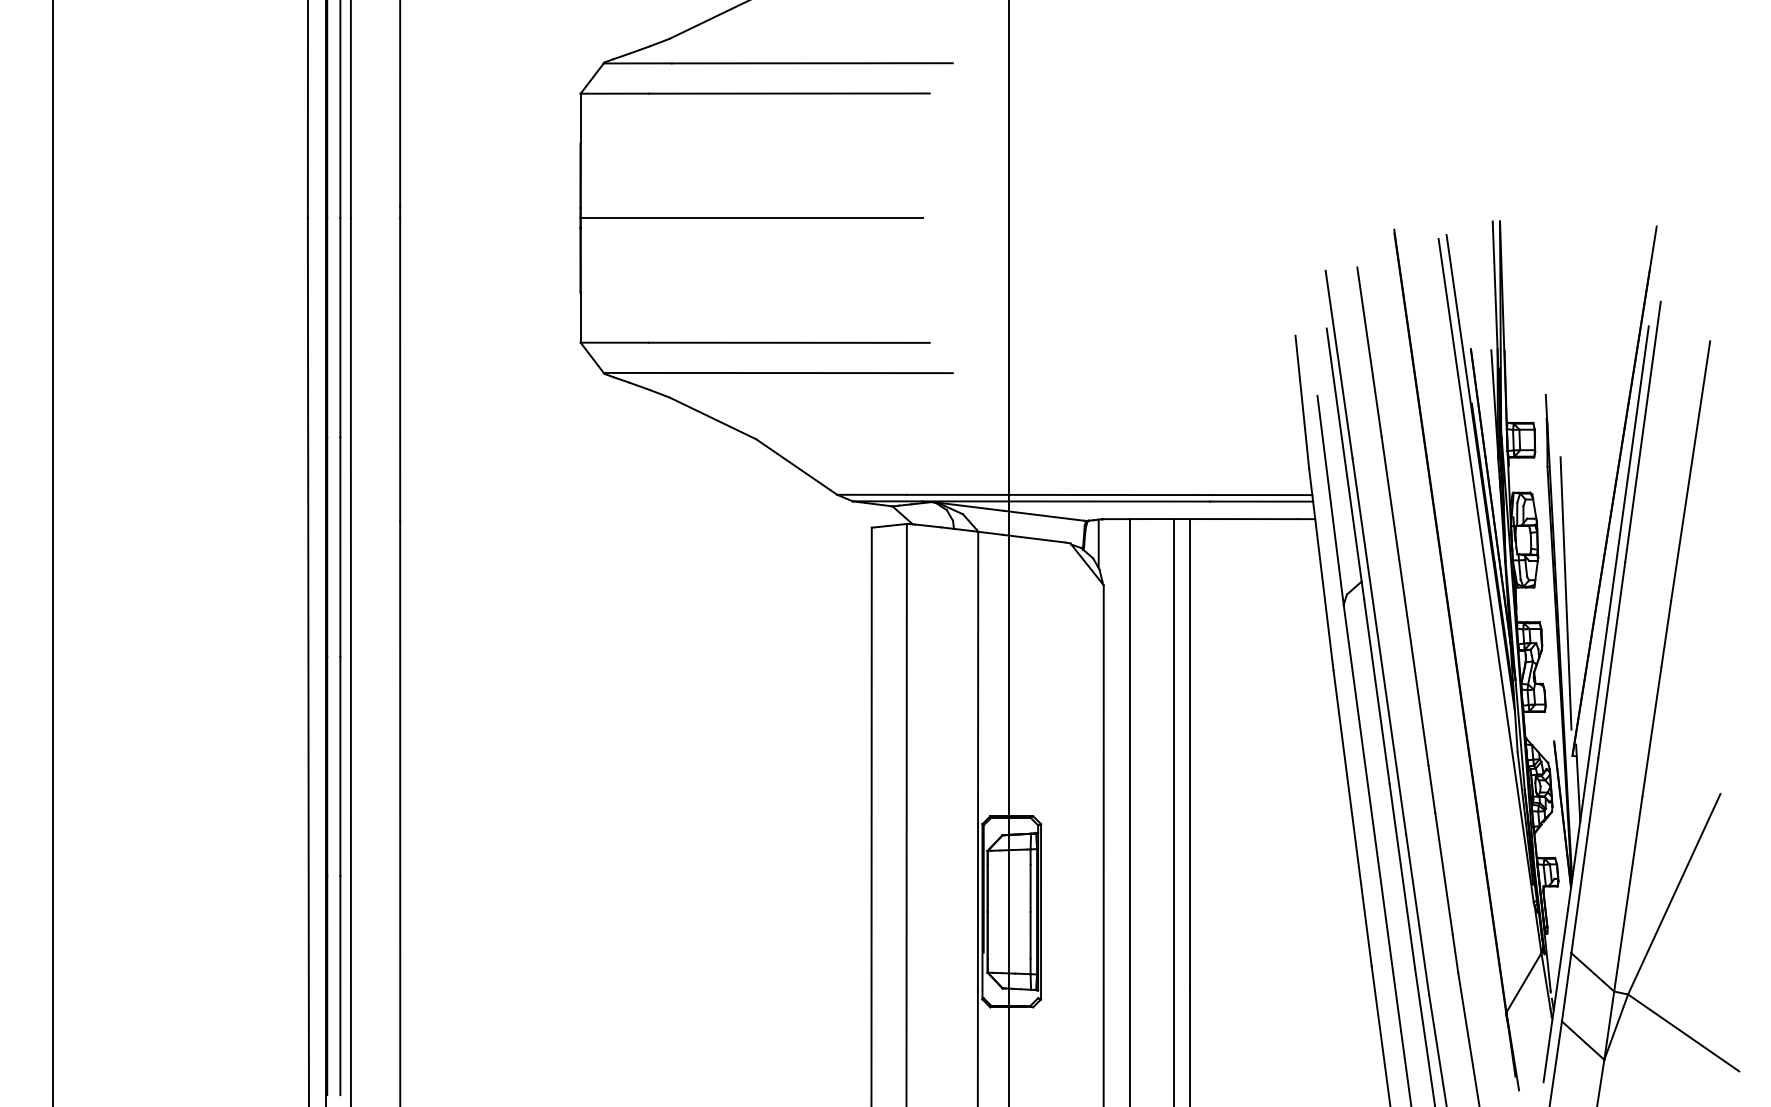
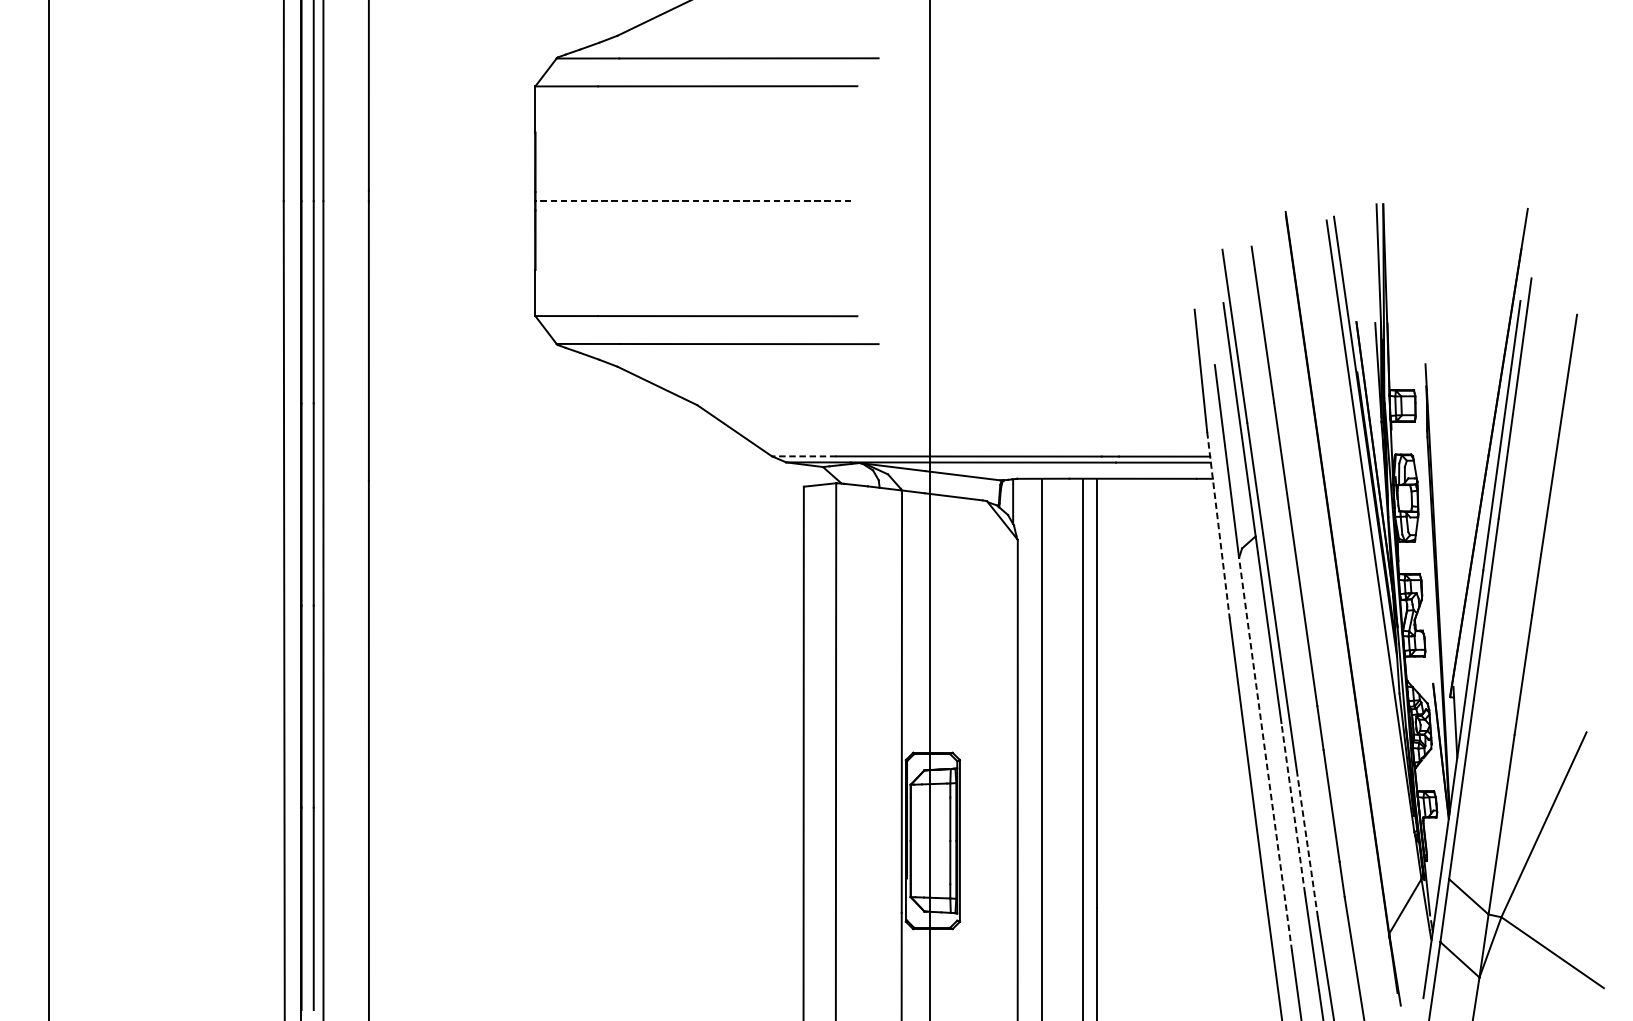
line: (751, 218) -> (692, 201), solid -> dashed
line: (872, 494) -> (804, 456), solid -> dashed
line: (1321, 569) -> (1218, 525), solid -> dashed
line: (1565, 593) -> (1443, 547), removed
line: (1372, 817) -> (1265, 753), solid -> dashed
line: (1402, 875) -> (1293, 807), solid -> dashed
line: (1417, 914) -> (1307, 843), solid -> dashed

